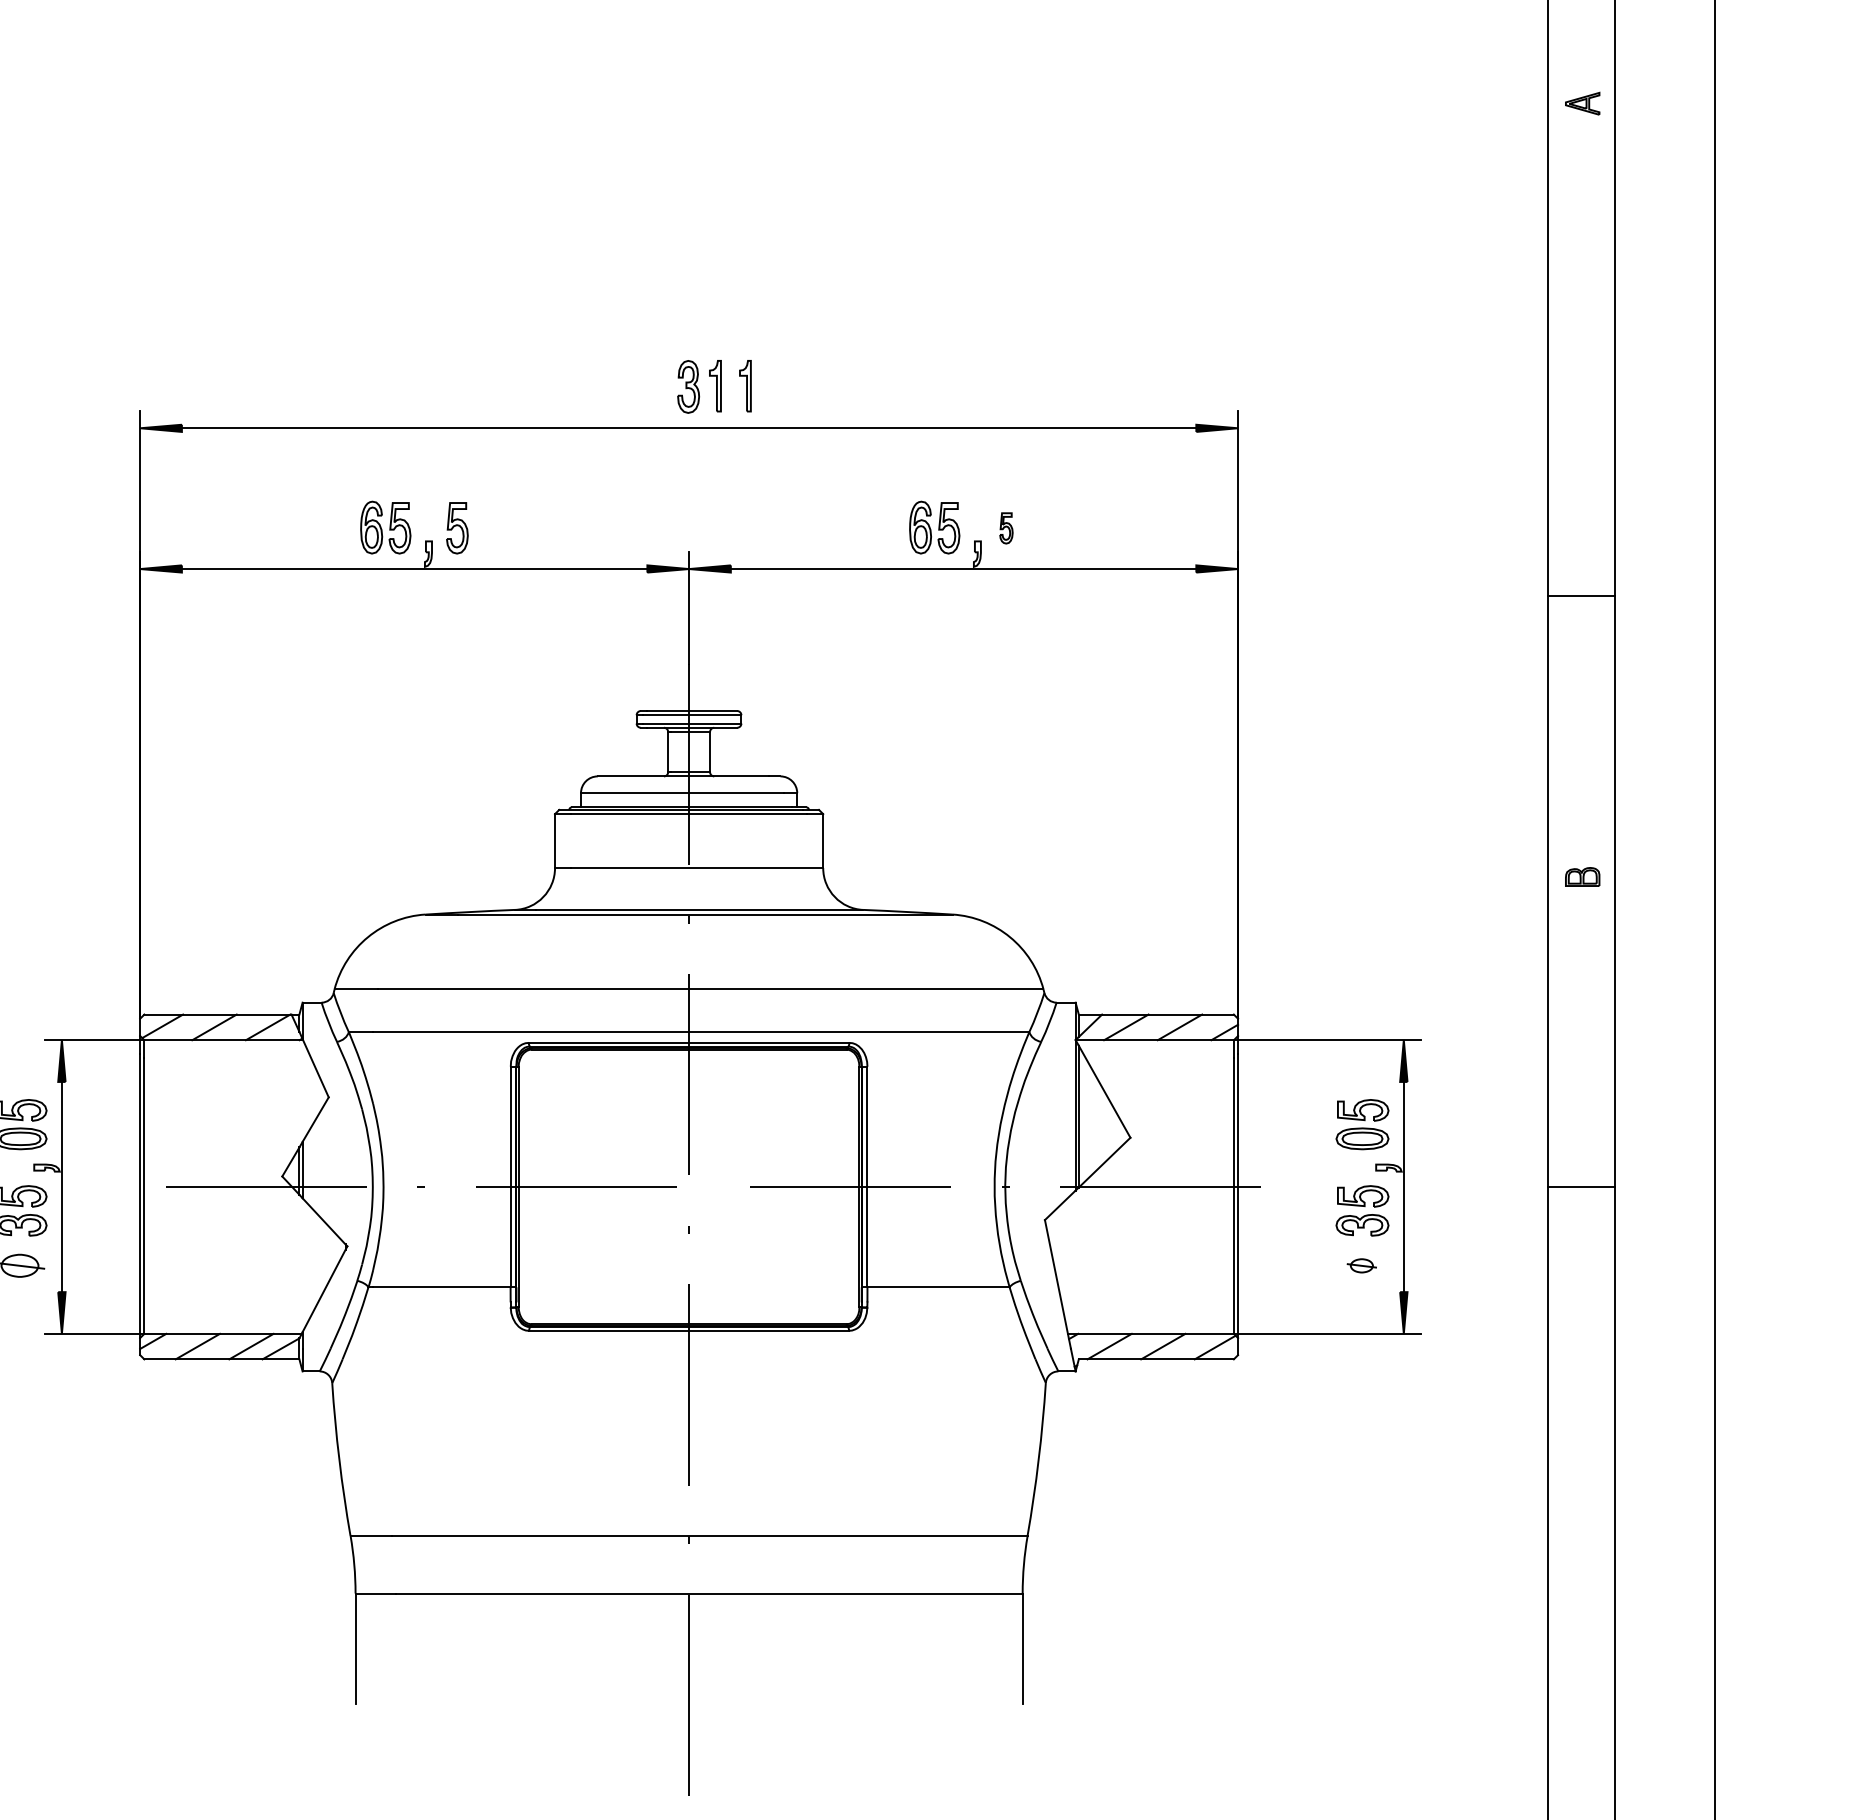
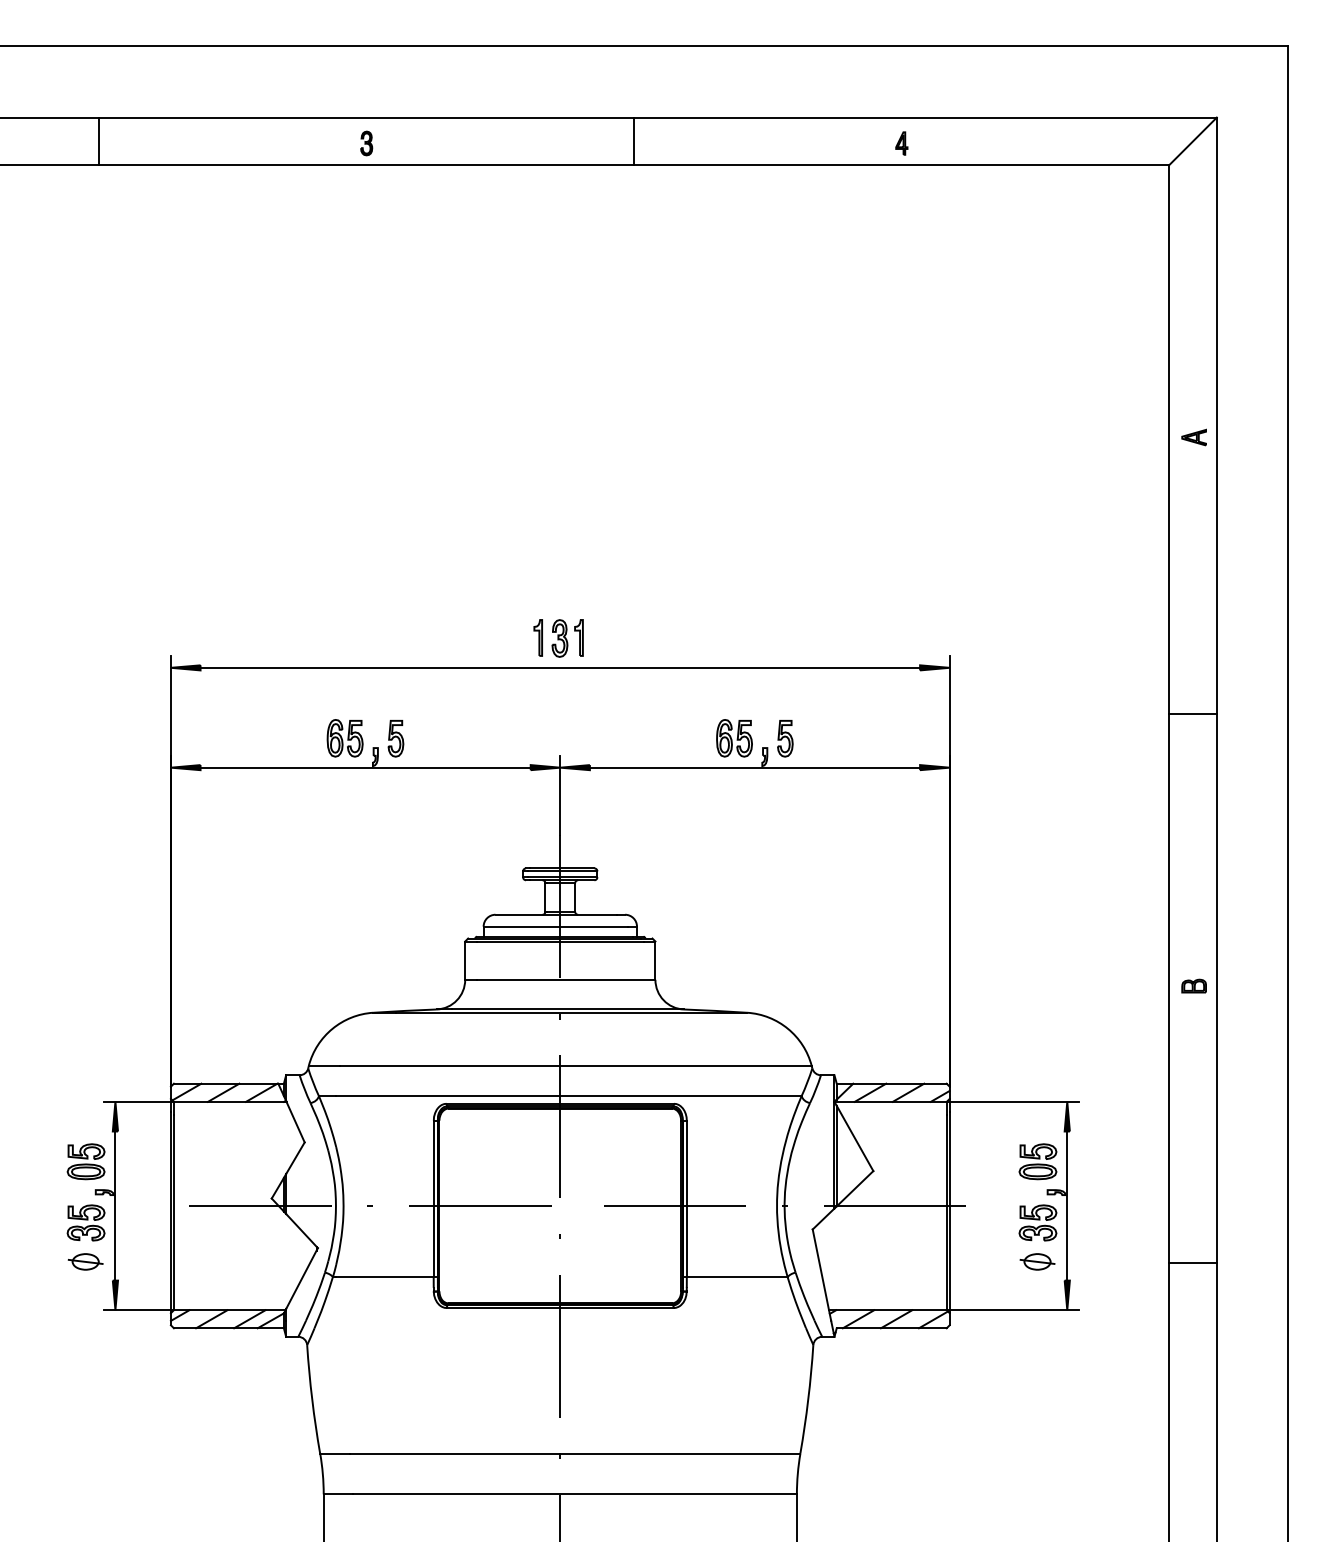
part: (744, 385) -> (537, 637), moved
part: (1006, 527) -> (785, 738), size x1.67
line: (1580, 596) -> (1192, 714), moved
line: (1580, 1186) -> (1192, 1262), moved
part: (1361, 1265) -> (1037, 1261), size x1.67

